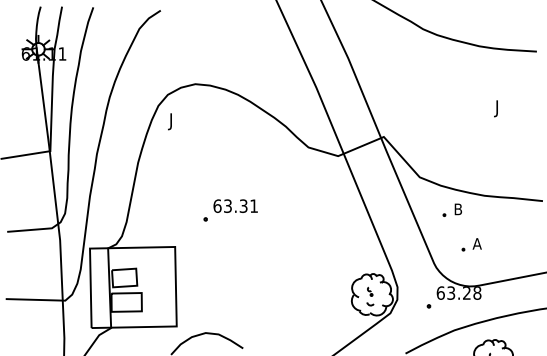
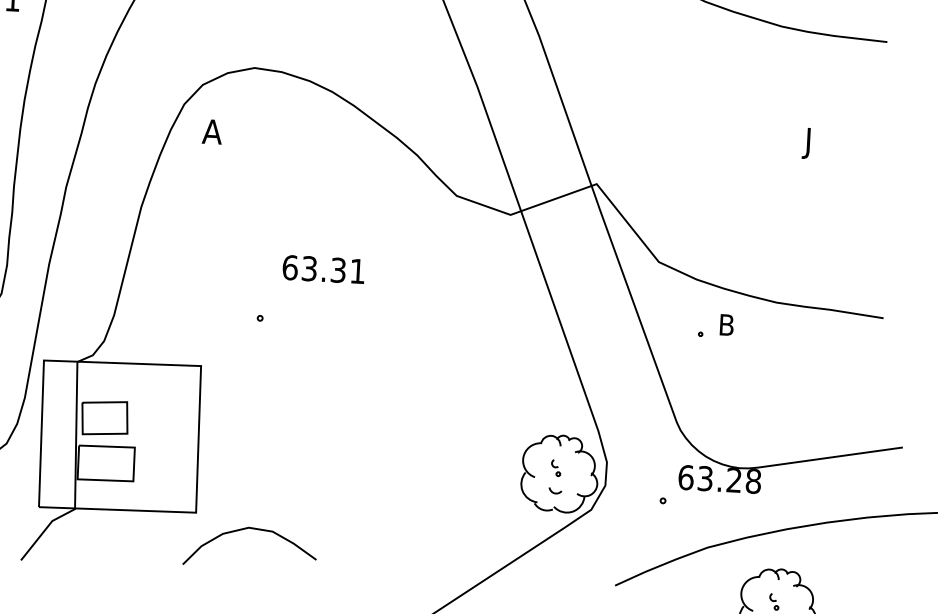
text: (173, 121) -> (210, 134), J -> A
text: (235, 205) -> (323, 268), moved
part: (471, 244) -> (747, 391), removed

